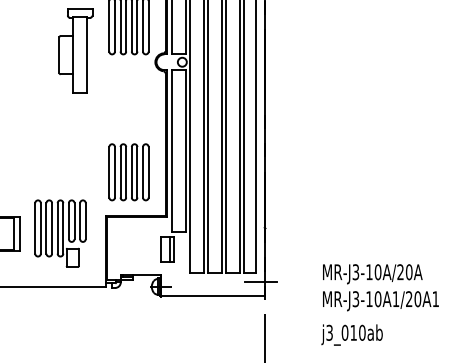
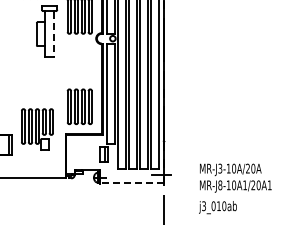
line: (86, 55) -> (53, 34), solid -> dashed
part: (60, 233) -> (37, 129), moved
line: (212, 296) -> (131, 183), solid -> dashed
text: (356, 299) -> (220, 185), MR-J3-10A1/20A1 -> MR-J8-10A1/20A1

